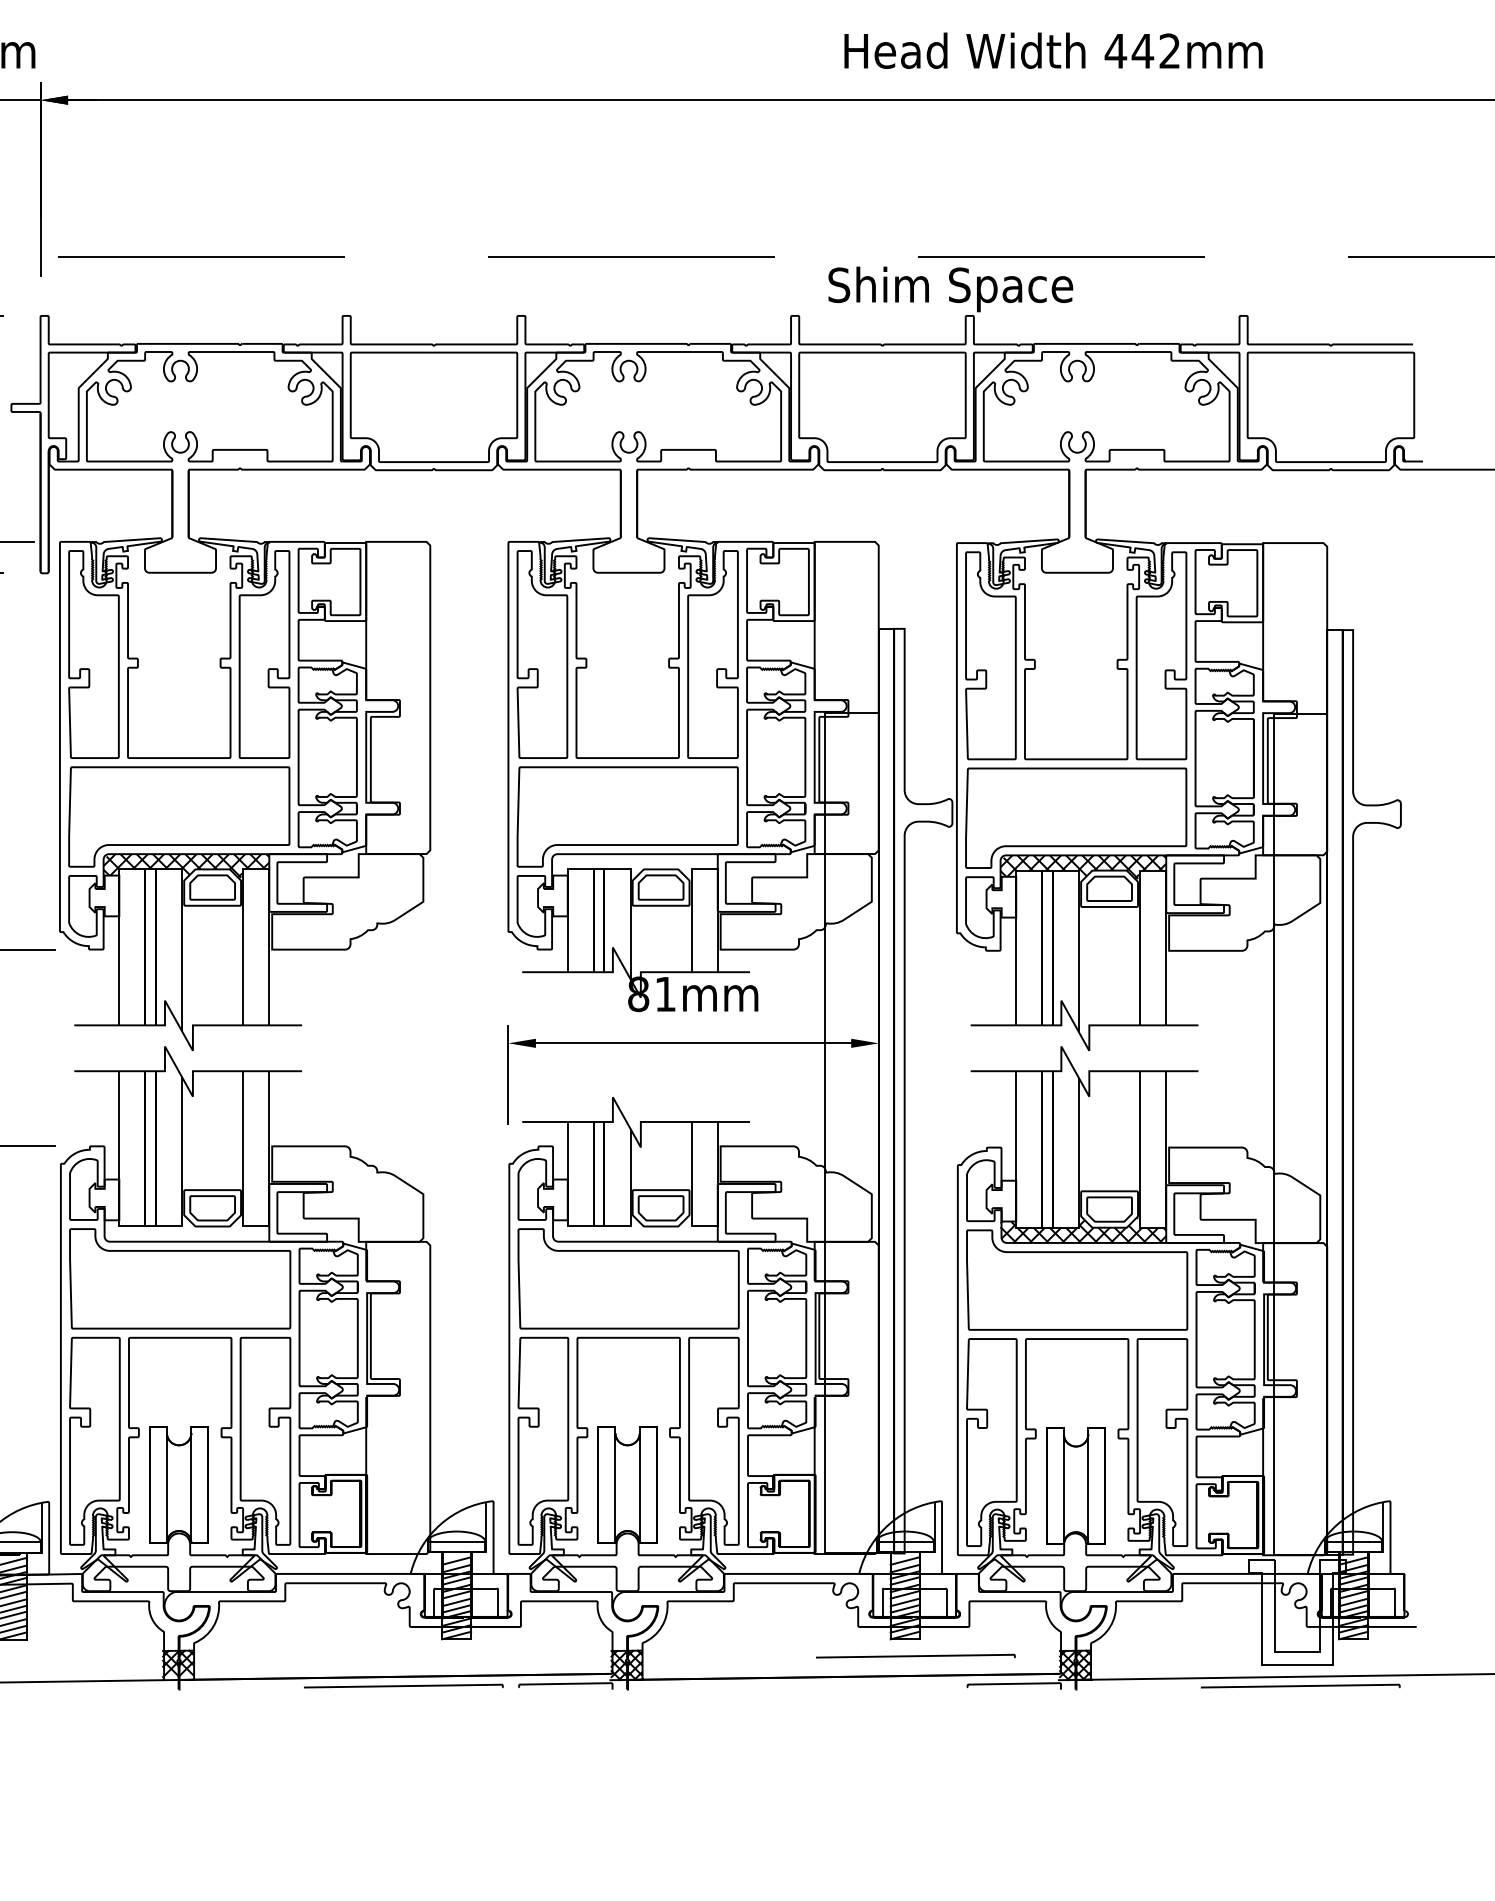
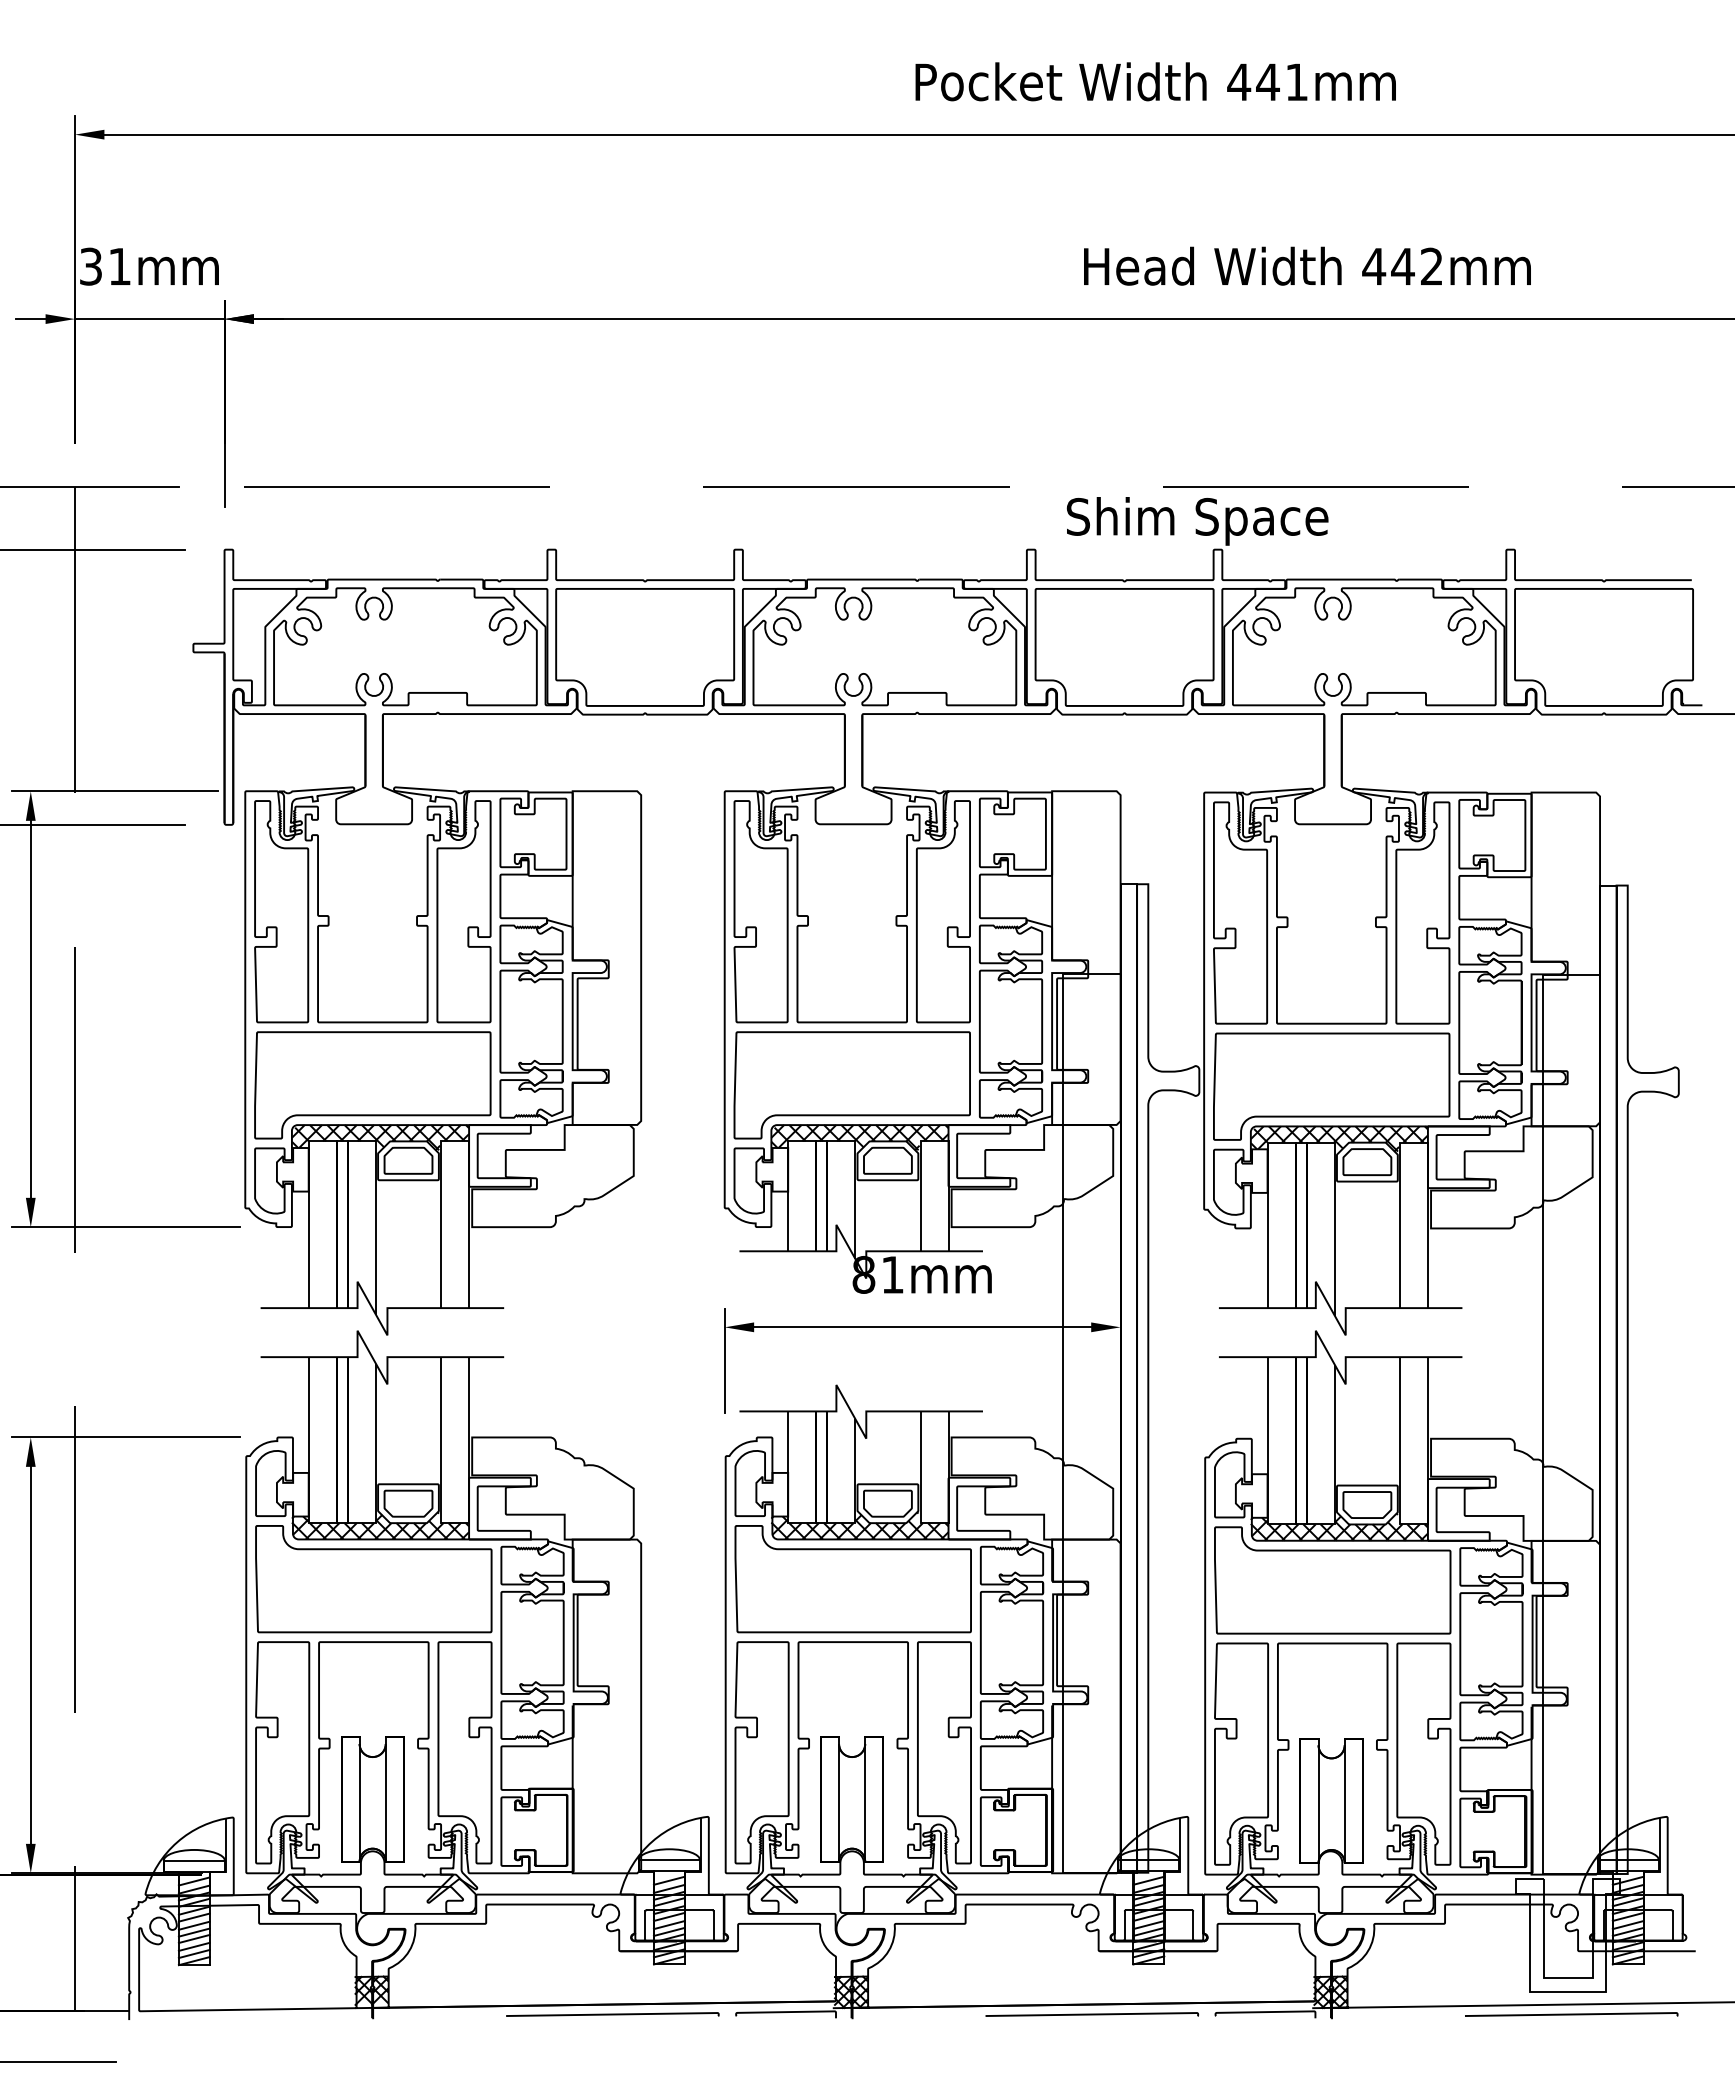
hatch: (634, 865) -> (859, 1137), added
hatch: (186, 1228) -> (380, 1525), added
hatch: (634, 1228) -> (859, 1525), added
curve: (916, 1656) -> (1092, 2014), moved

